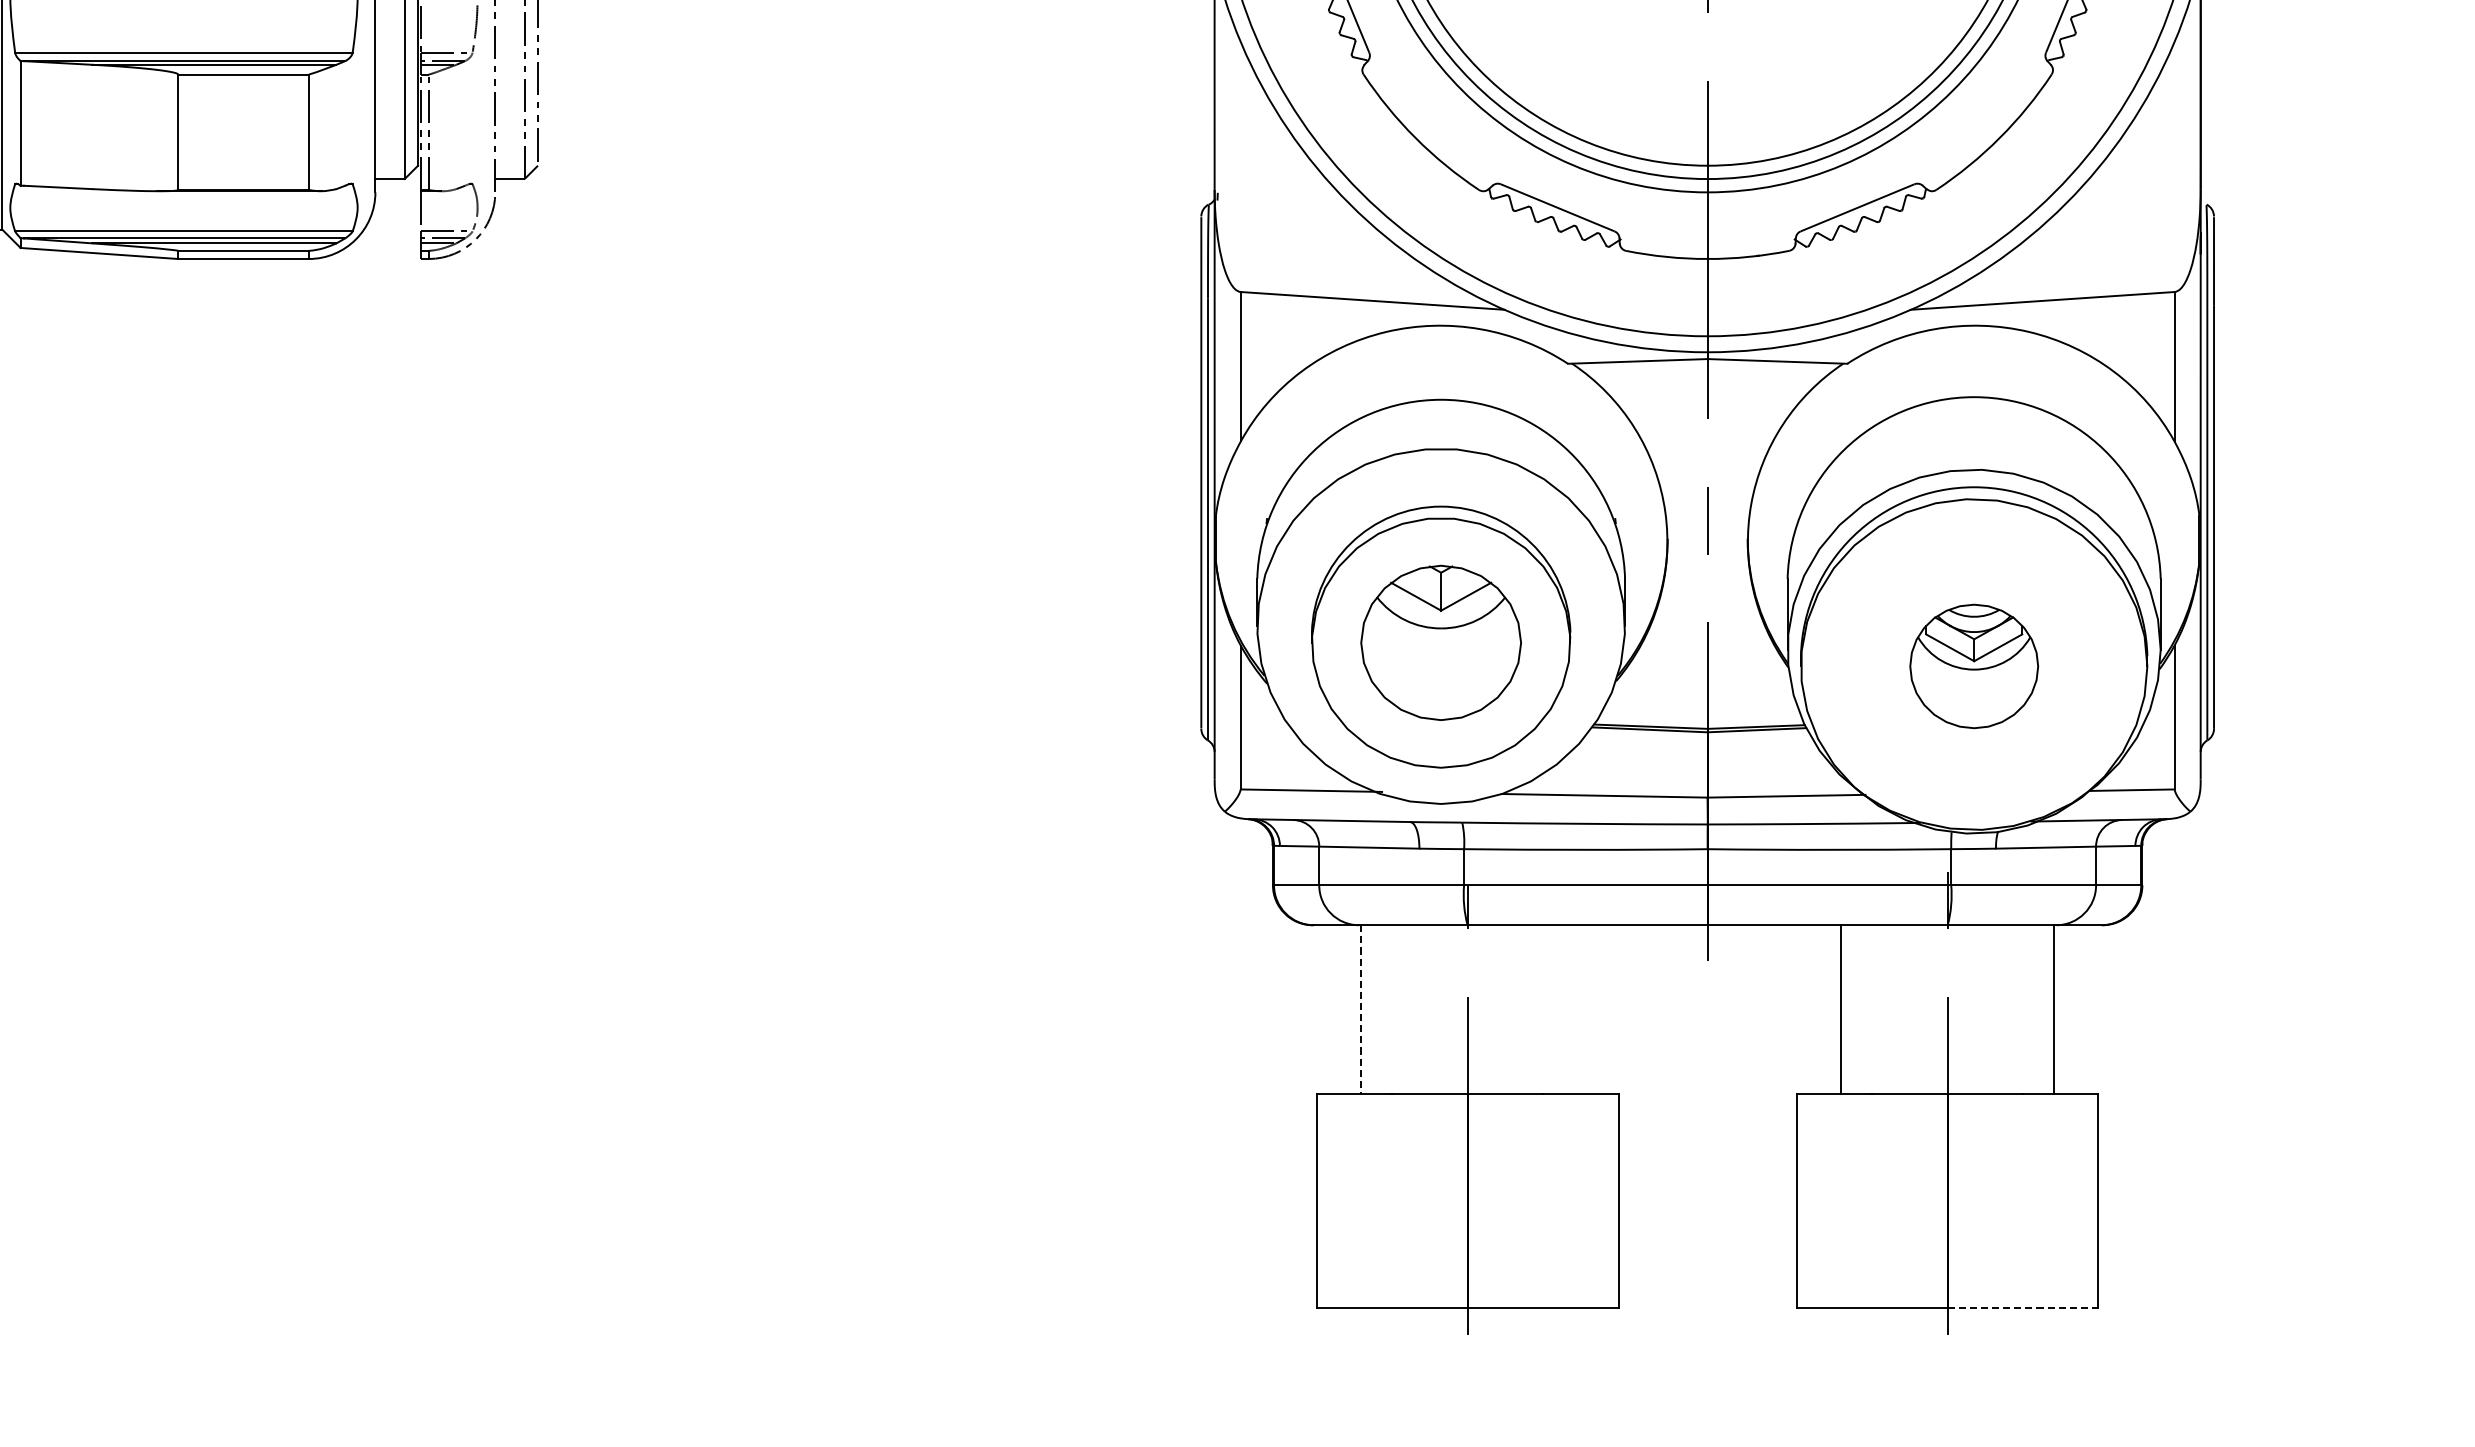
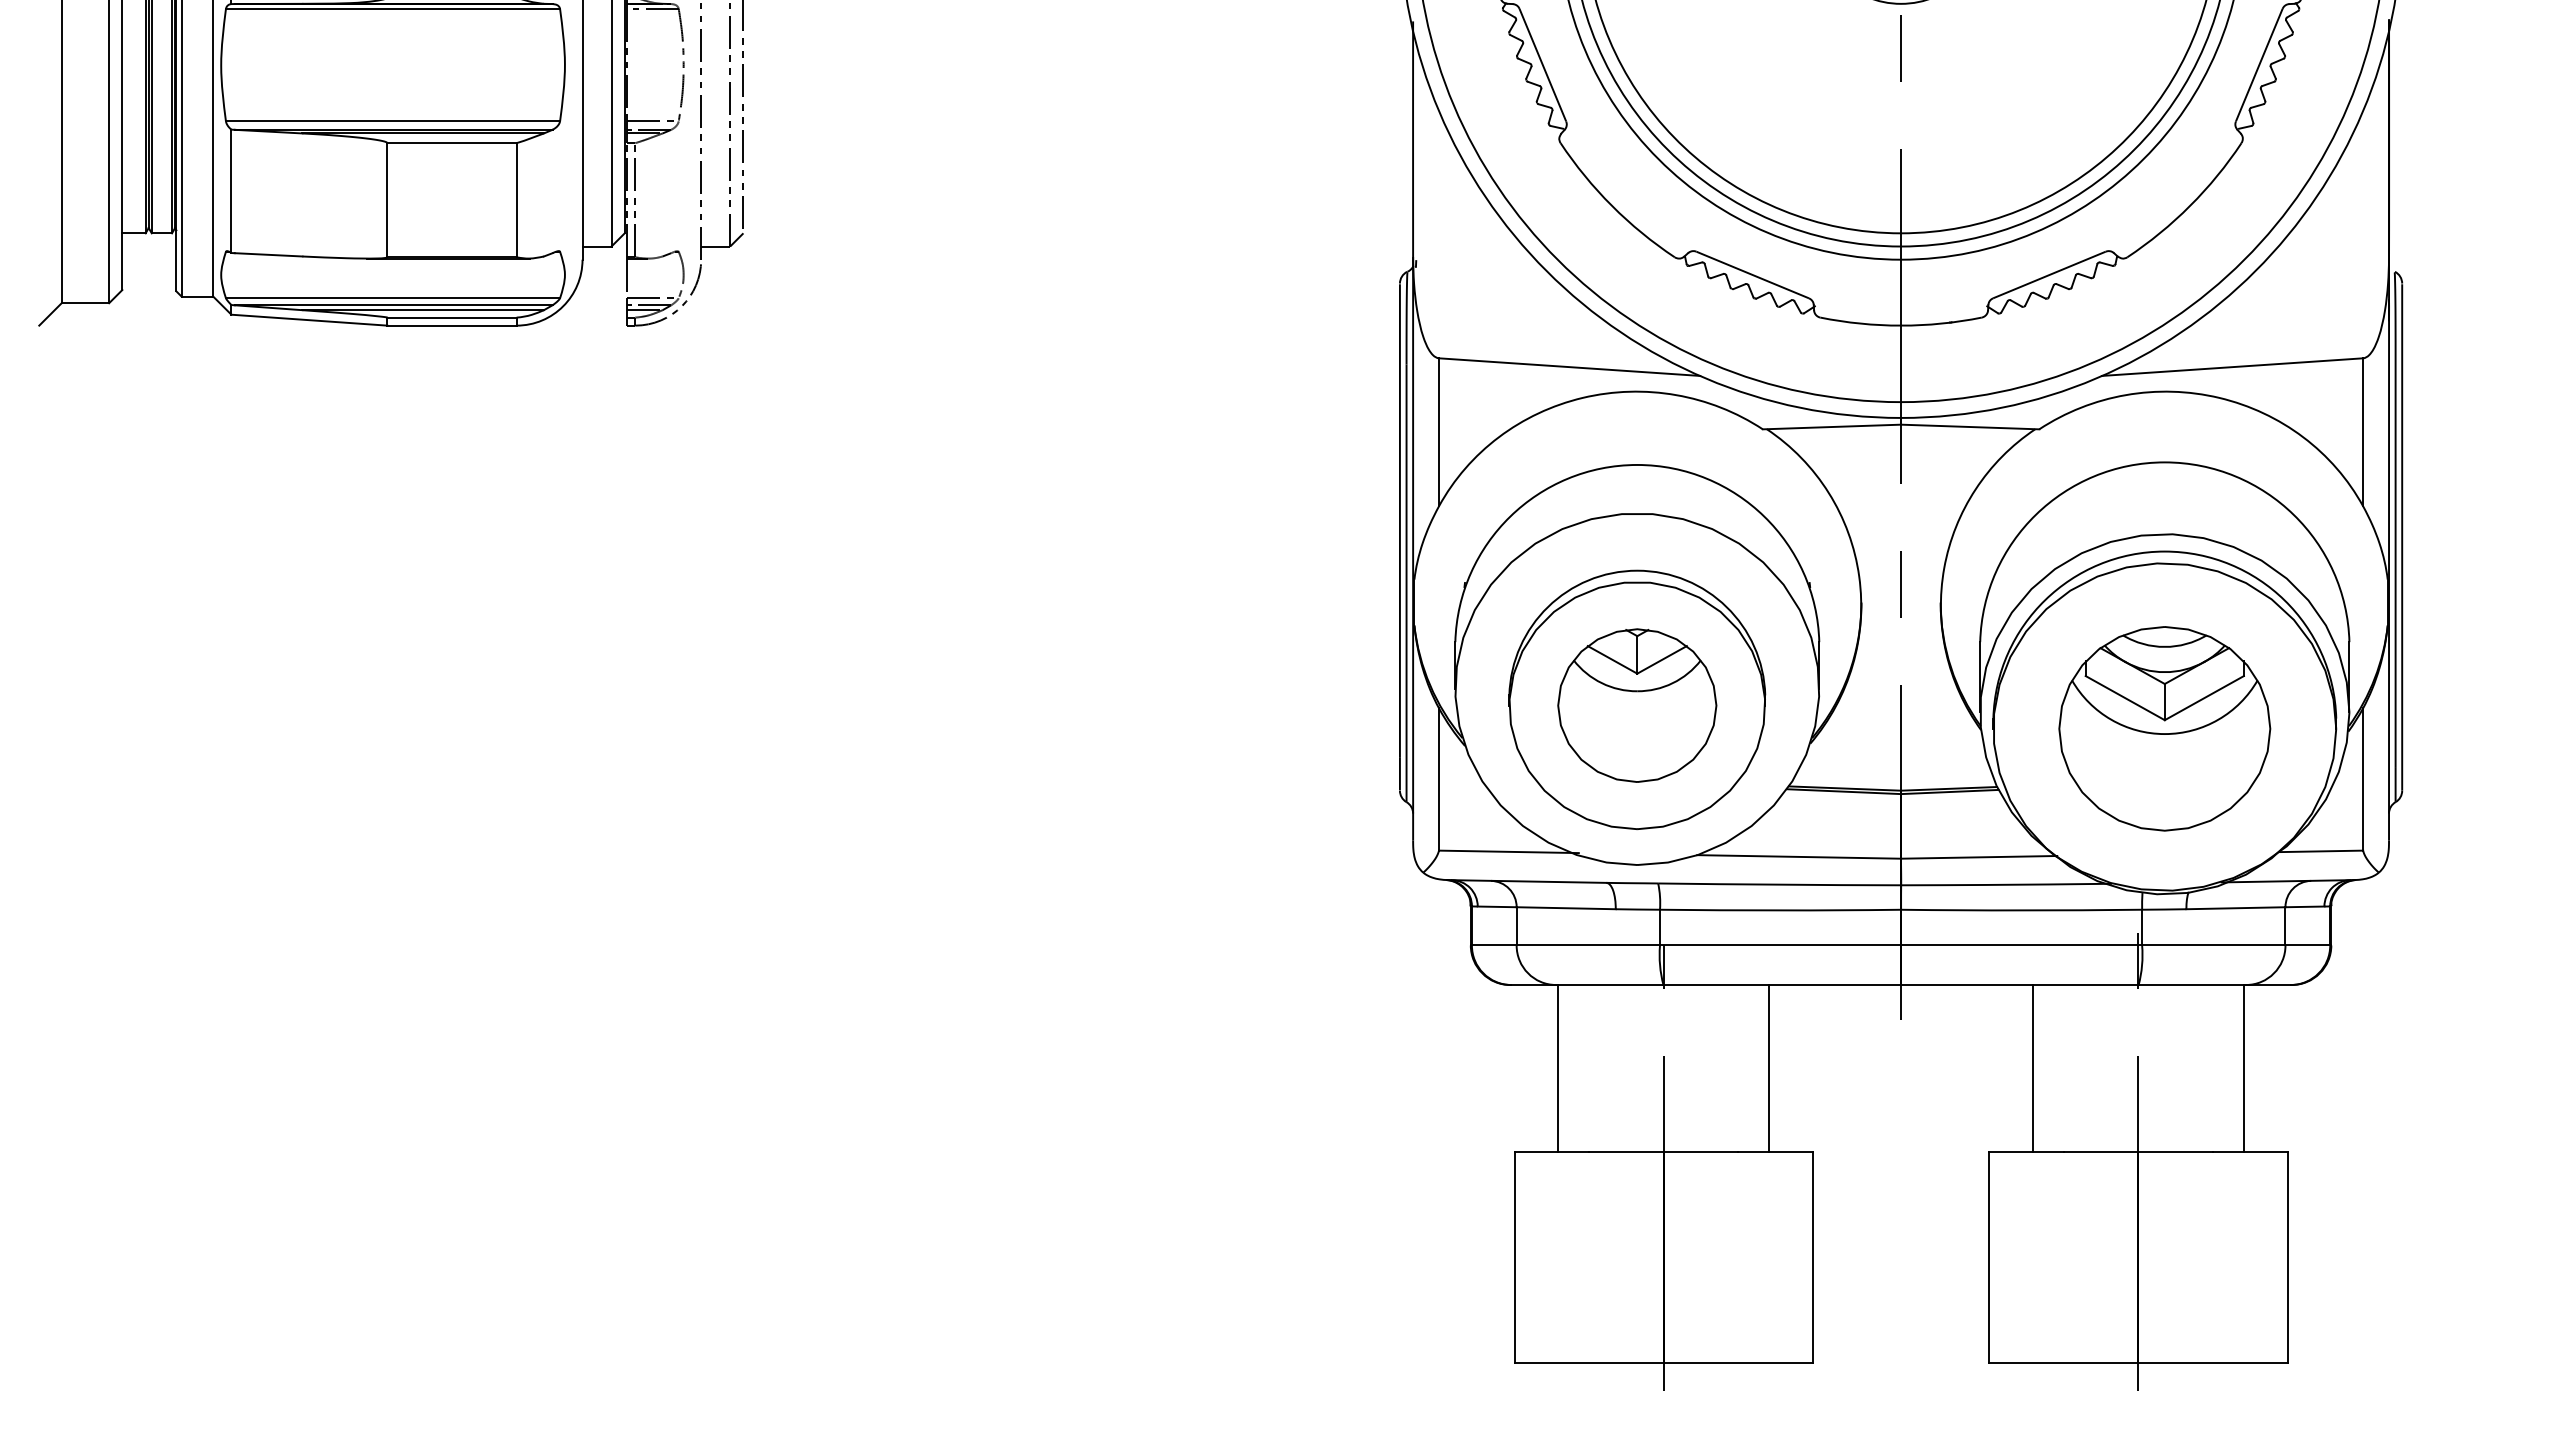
part: (1973, 666) -> (2164, 728), size x1.67
line: (1361, 1009) -> (1558, 1068), dashed -> solid
line: (1574, 1009) -> (1769, 1068), added
line: (2023, 1307) -> (2213, 1363), dashed -> solid

